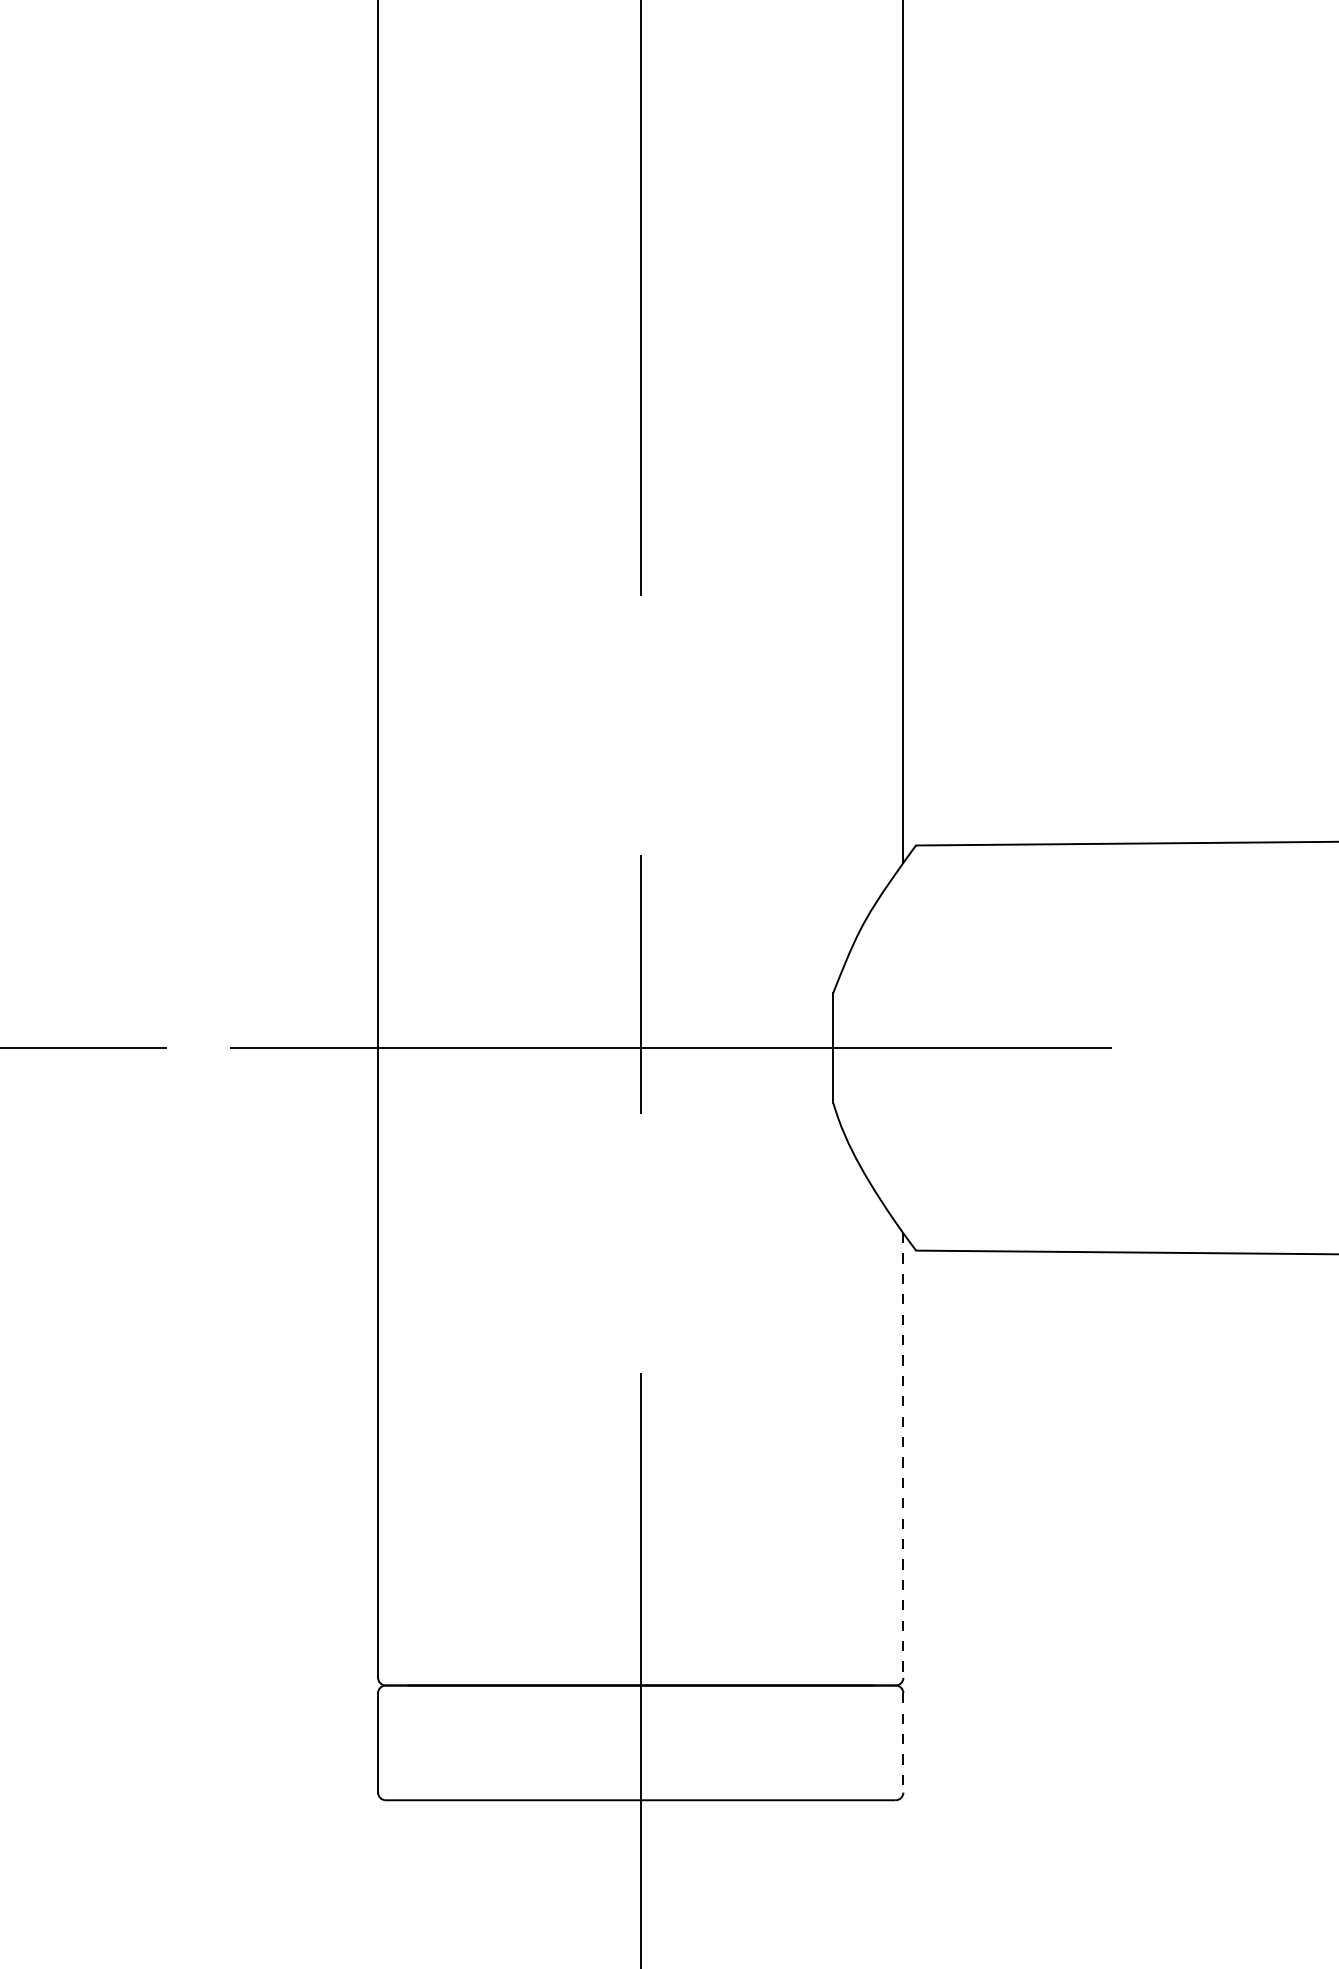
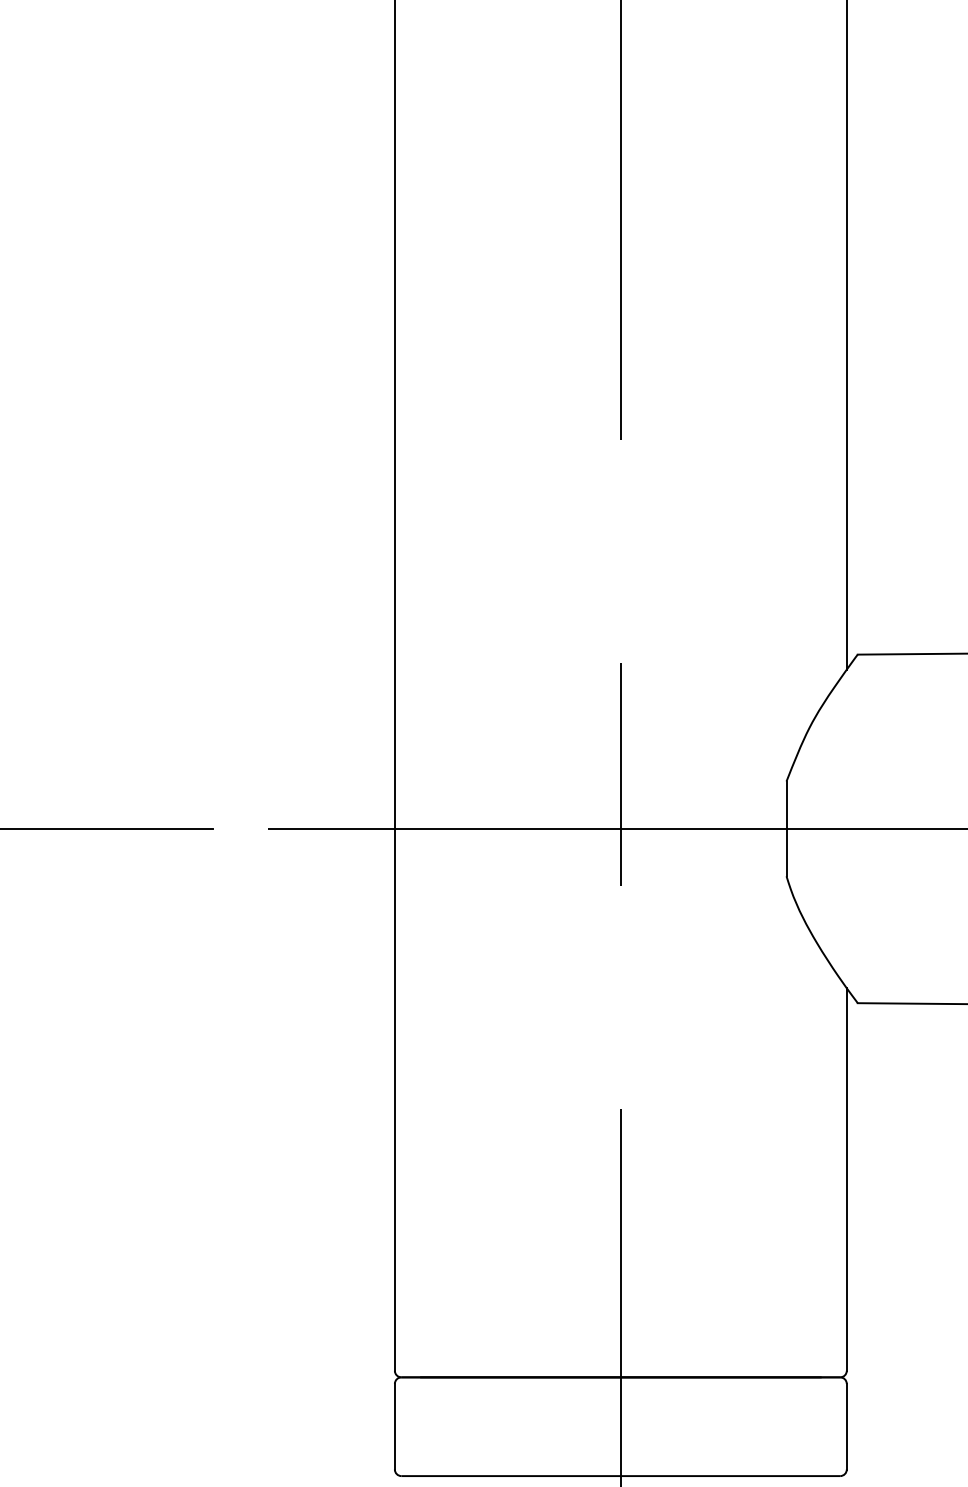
line: (903, 1455) -> (846, 1179), dashed -> solid
line: (903, 1742) -> (846, 1426), dashed -> solid

